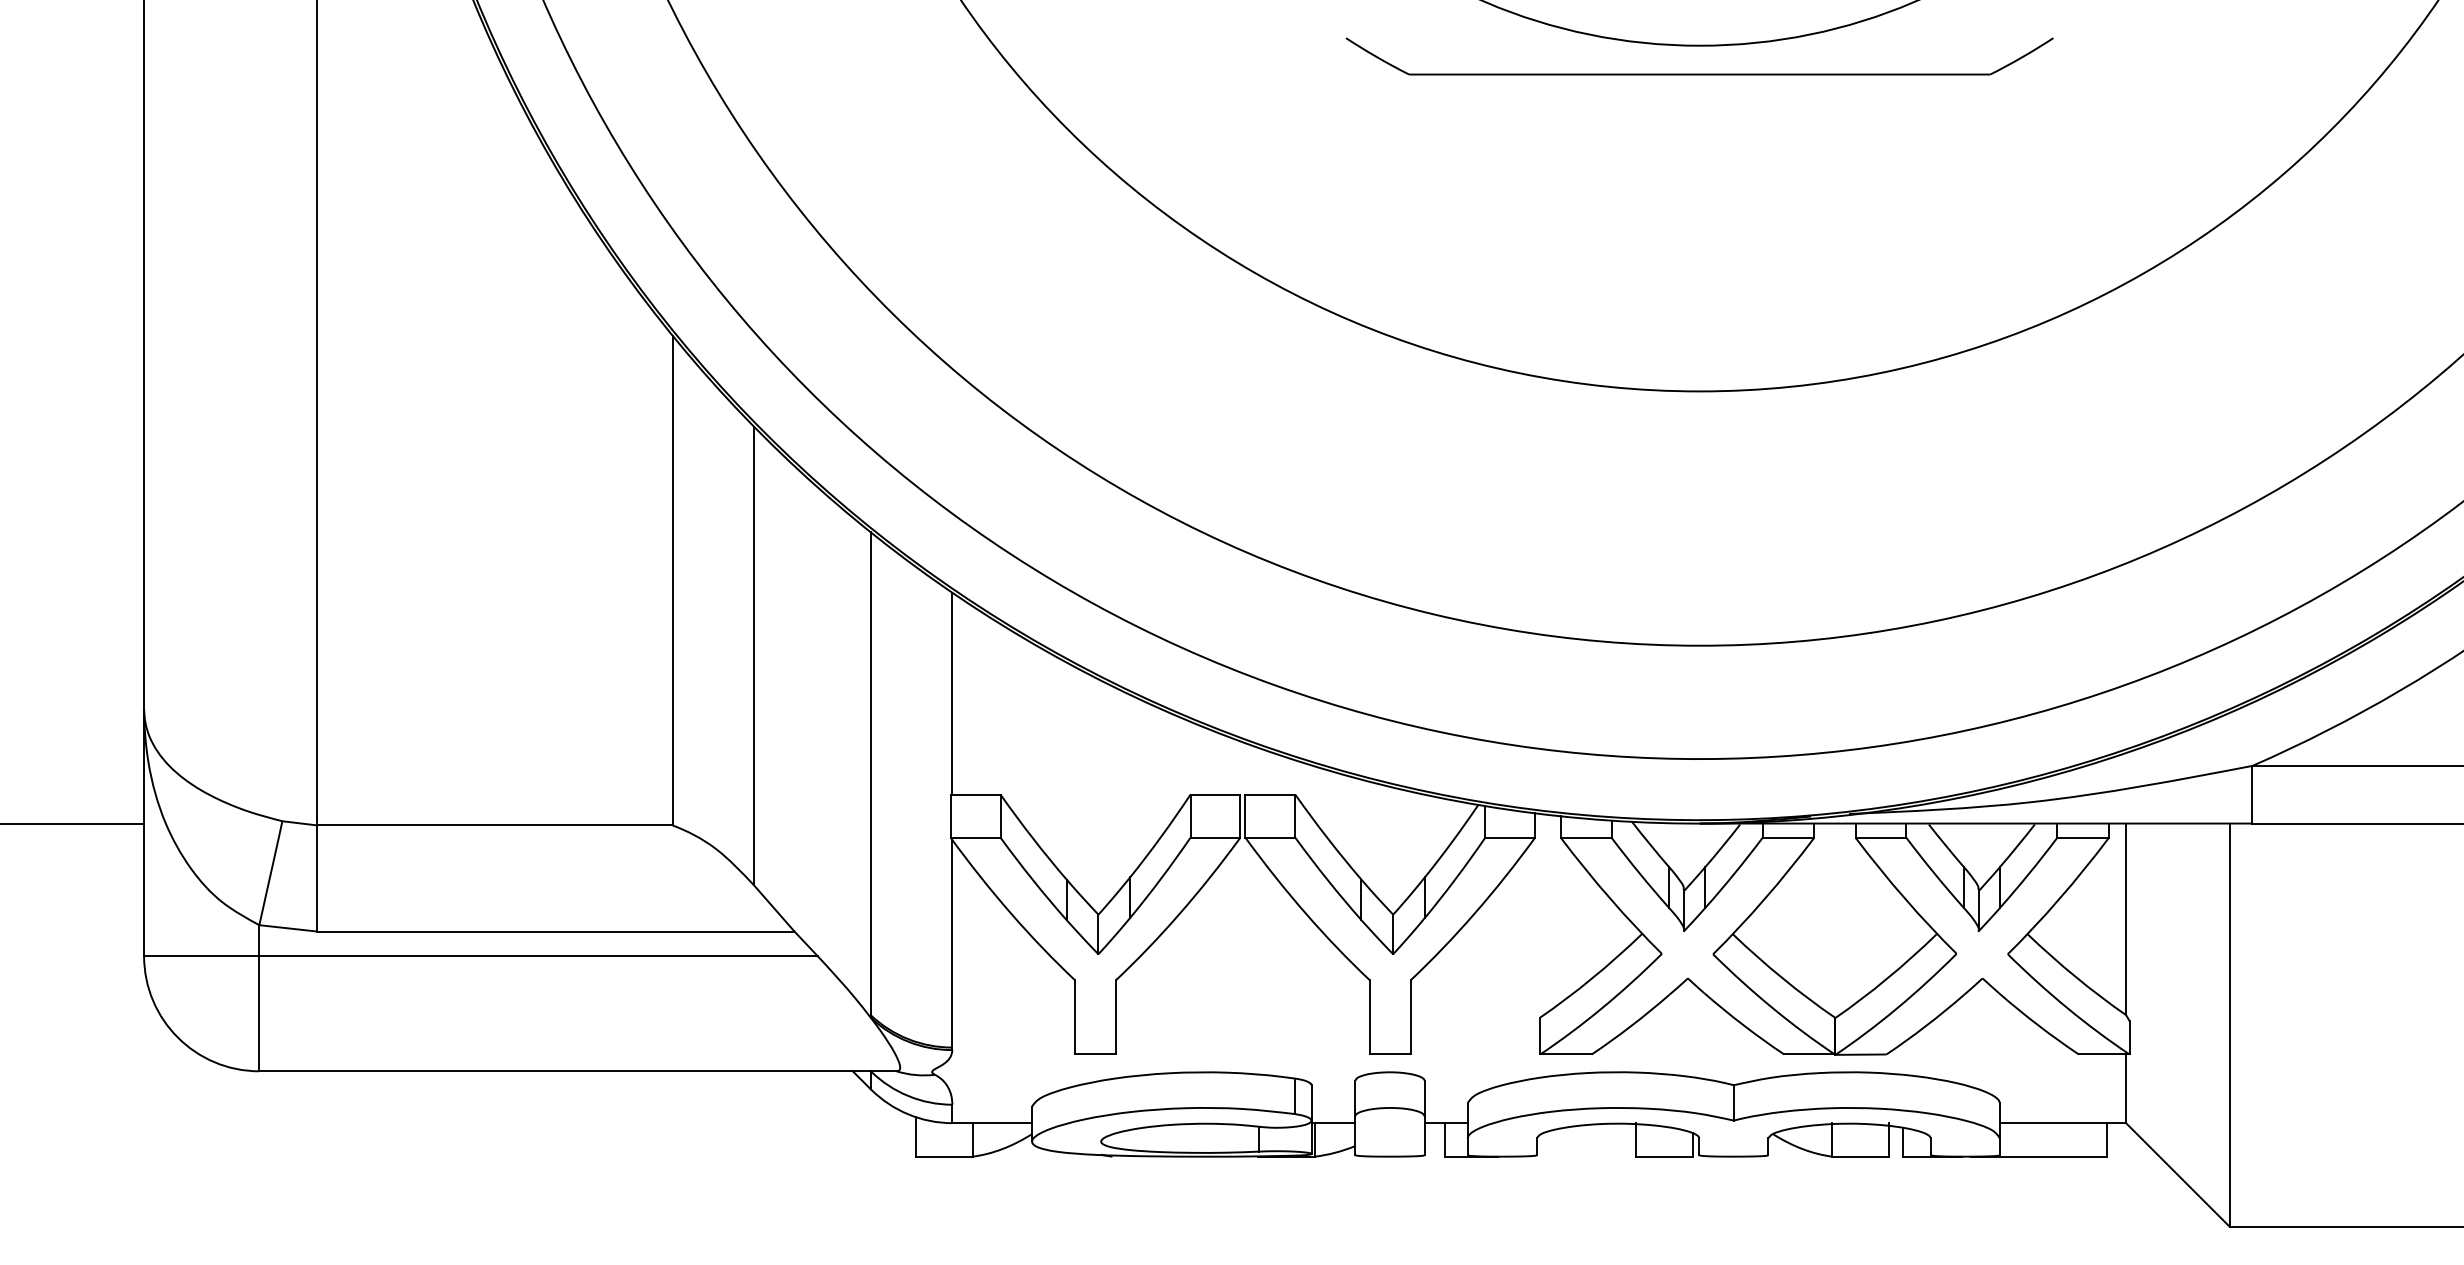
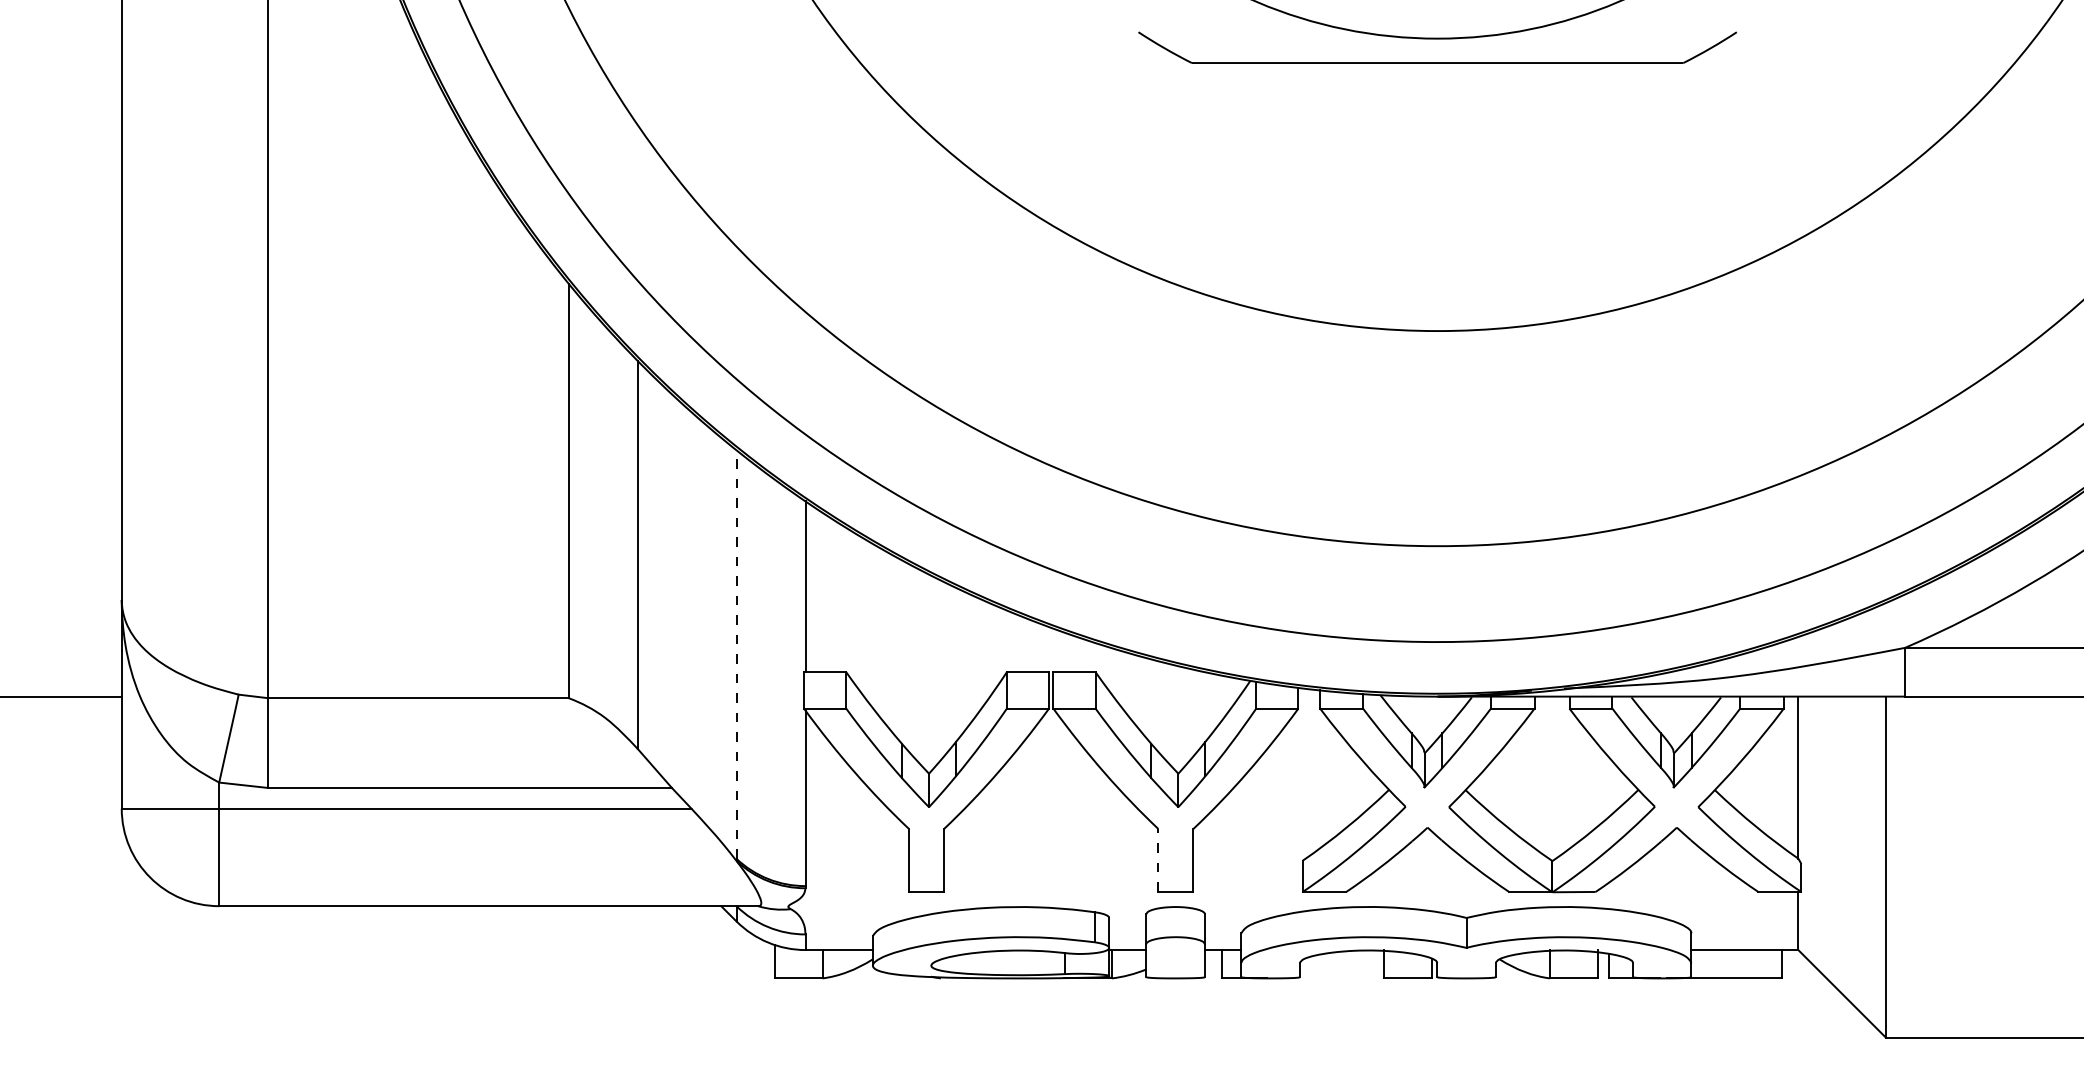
line: (870, 773) -> (736, 654), solid -> dashed
line: (1369, 1016) -> (1158, 859), solid -> dashed

